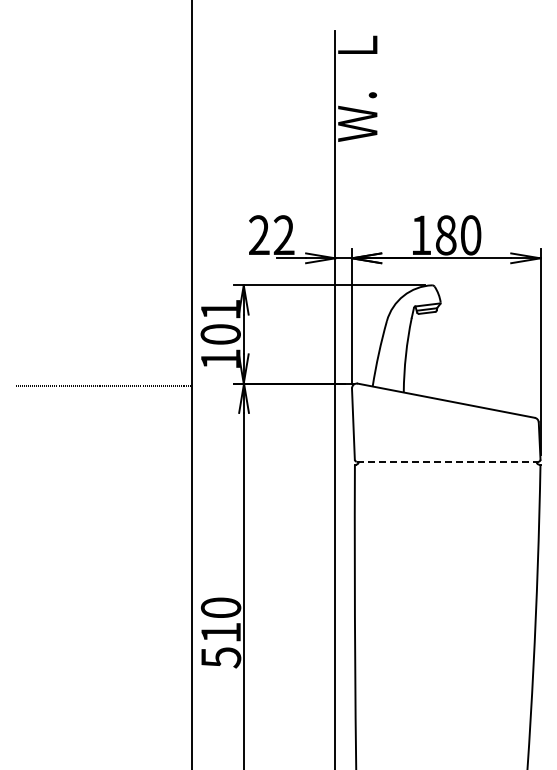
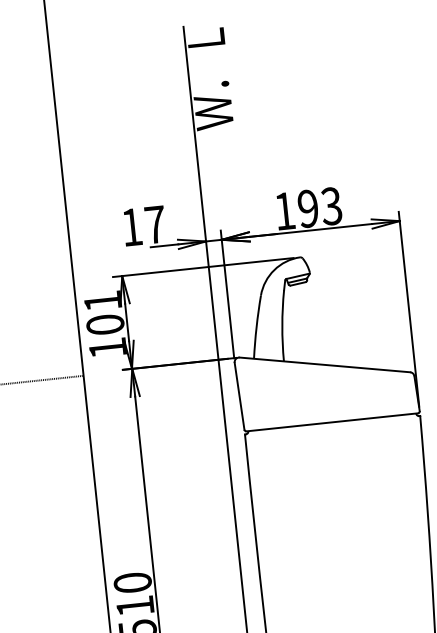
text: (271, 234) -> (143, 225), 22 -> 17
text: (458, 235) -> (320, 207), 180 -> 193
line: (447, 461) -> (332, 422), dashed -> solid

